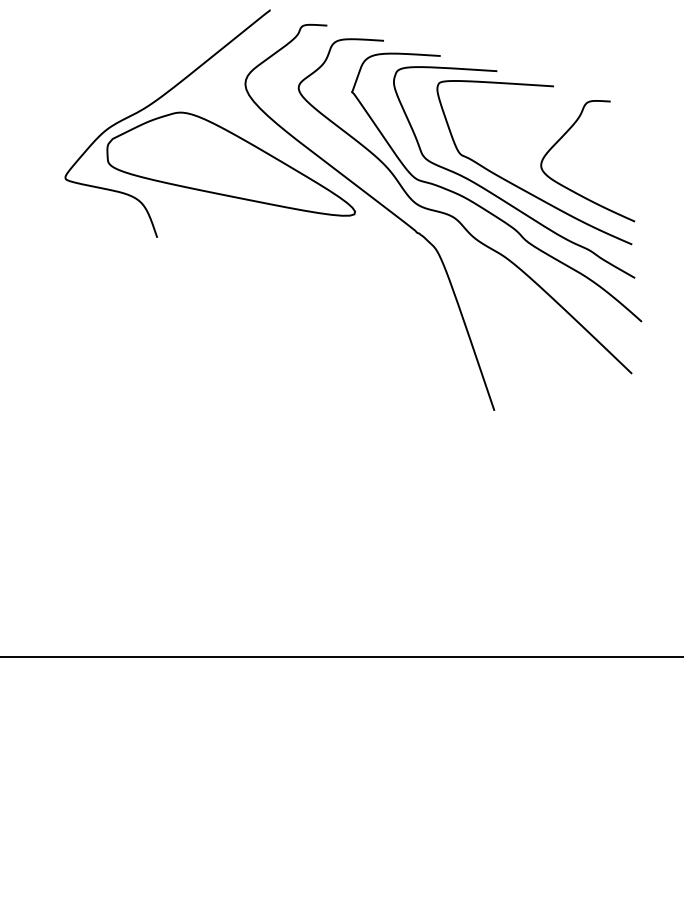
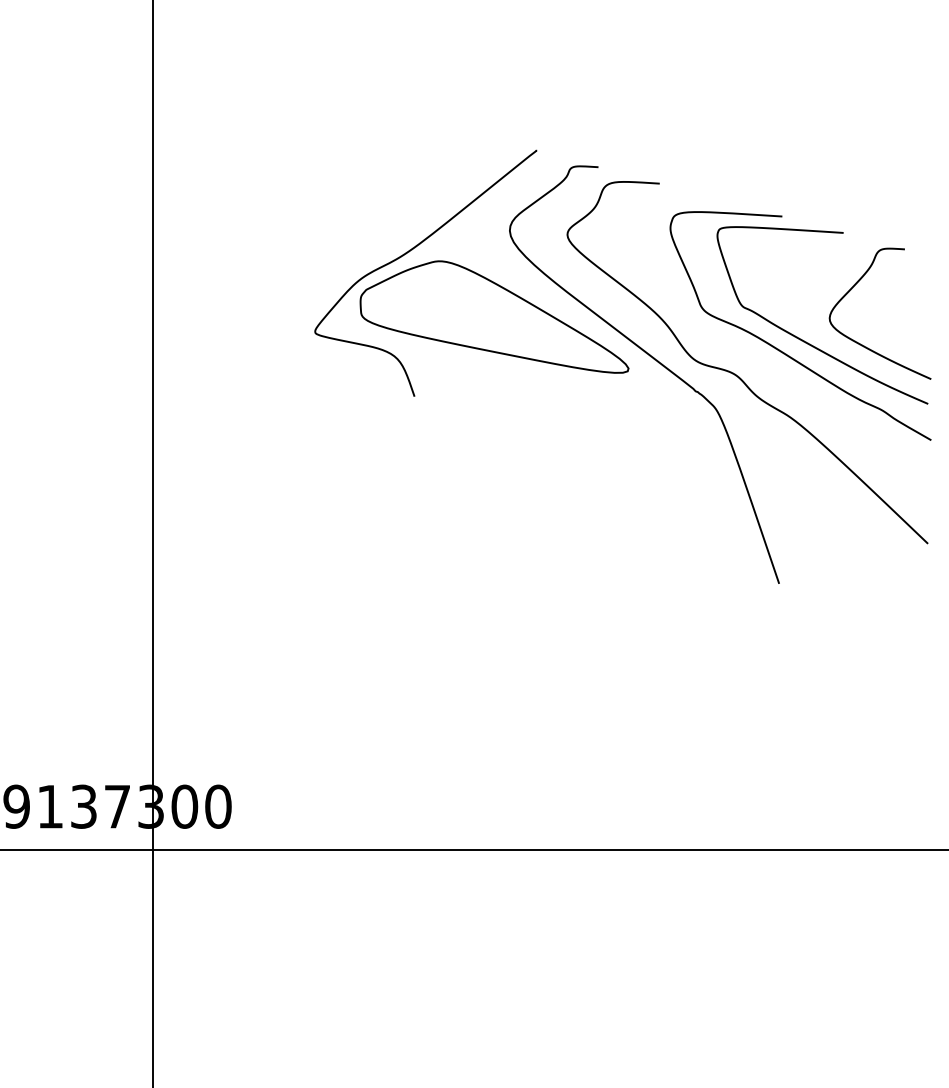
curve: (484, 208) -> (768, 364), removed

